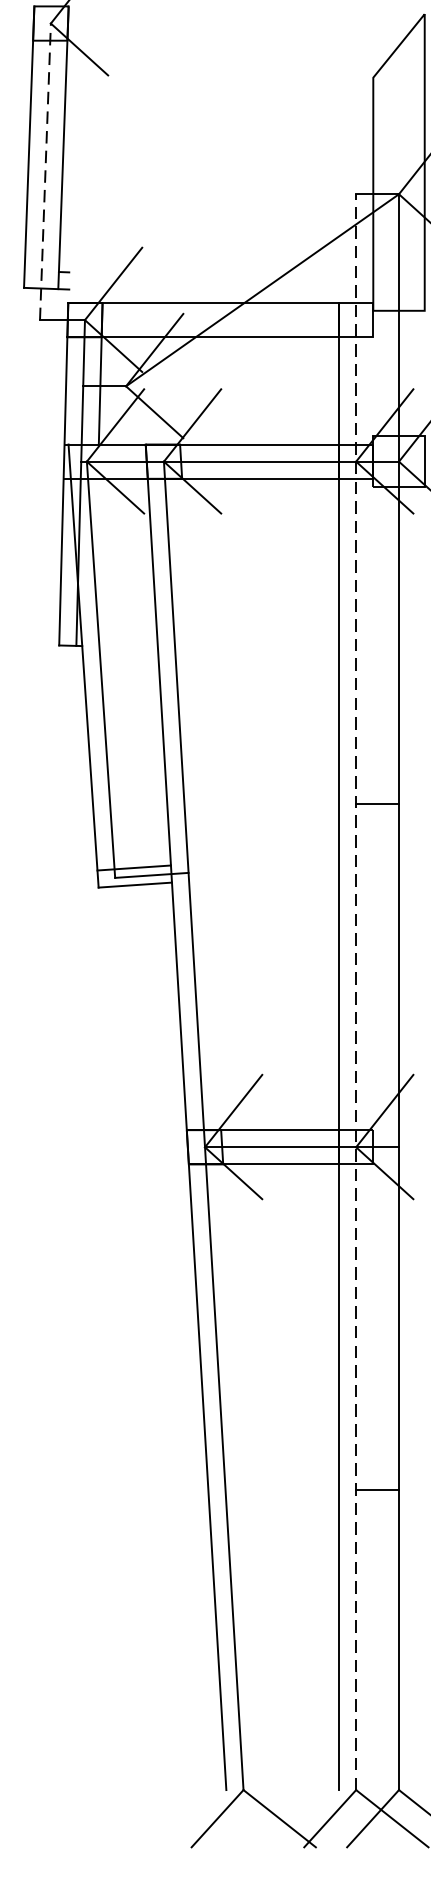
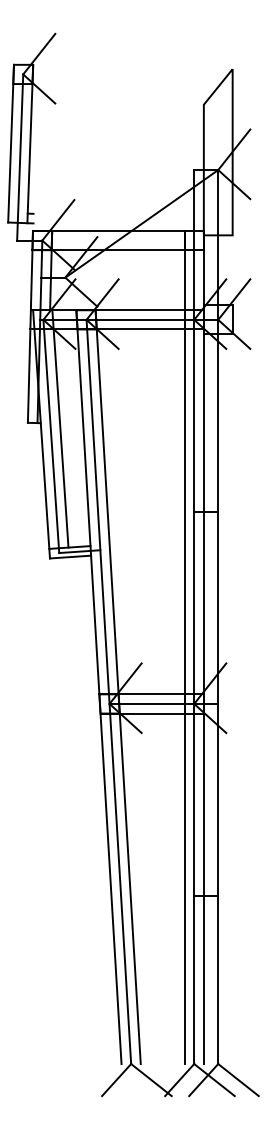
line: (46, 171) -> (20, 157), dashed -> solid
line: (117, 655) -> (60, 428), added
line: (356, 992) -> (194, 617), dashed -> solid
line: (372, 1046) -> (203, 647), added
line: (219, 1117) -> (117, 687), added

